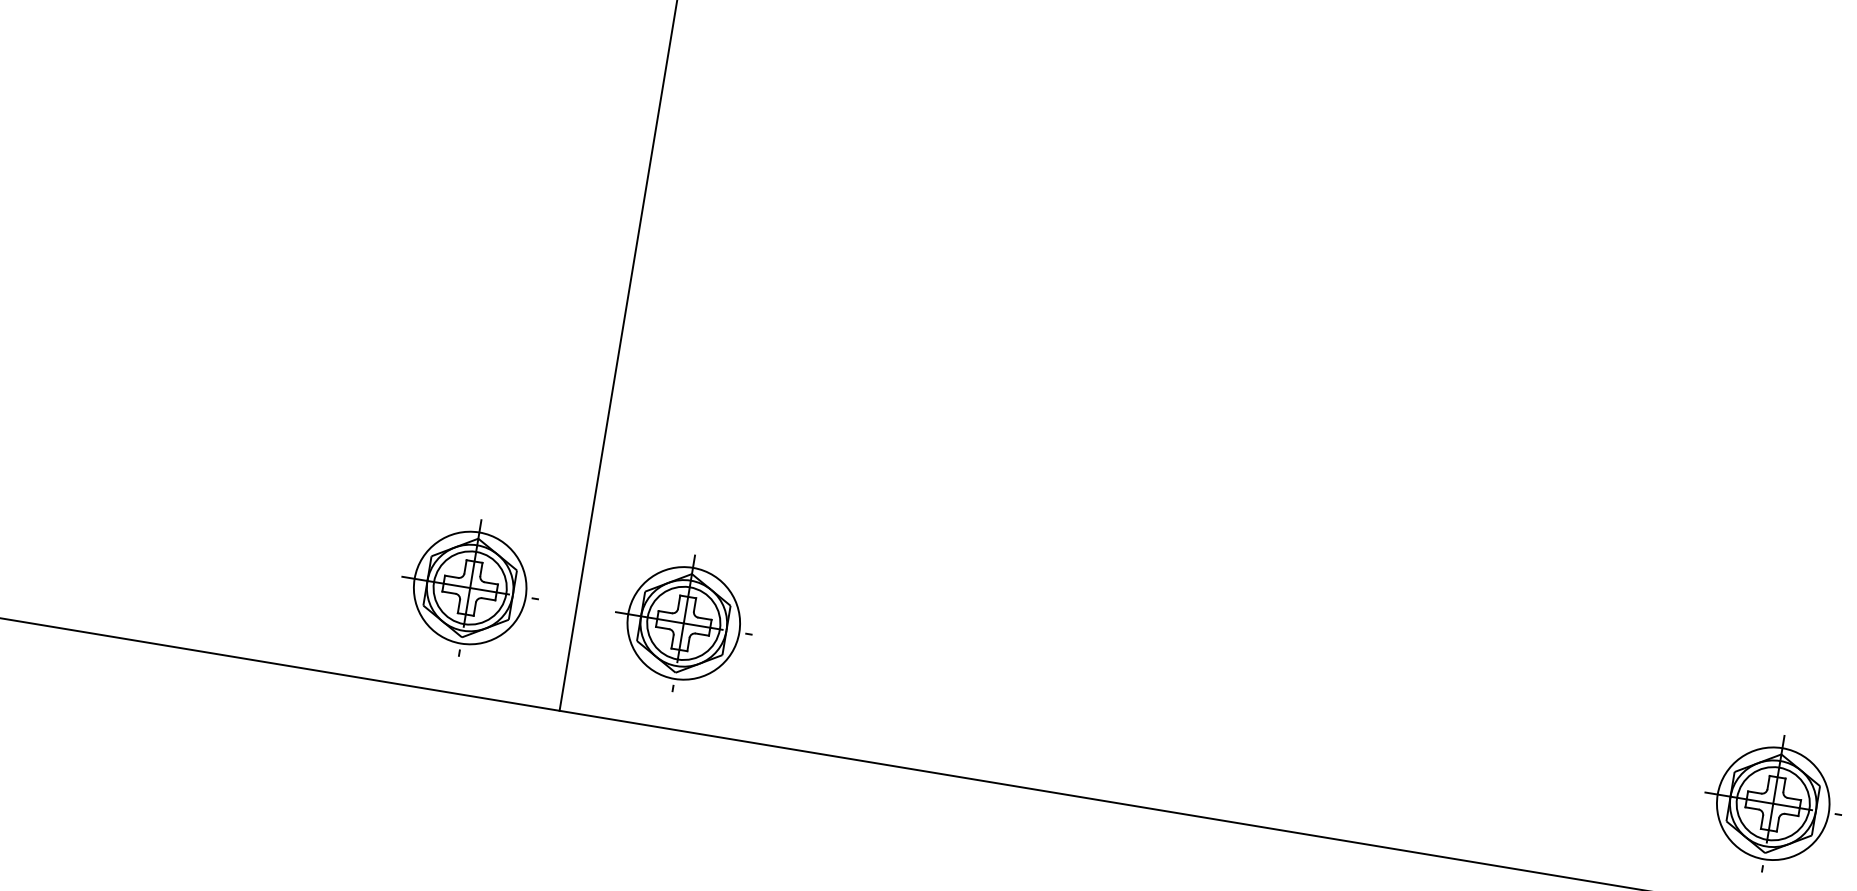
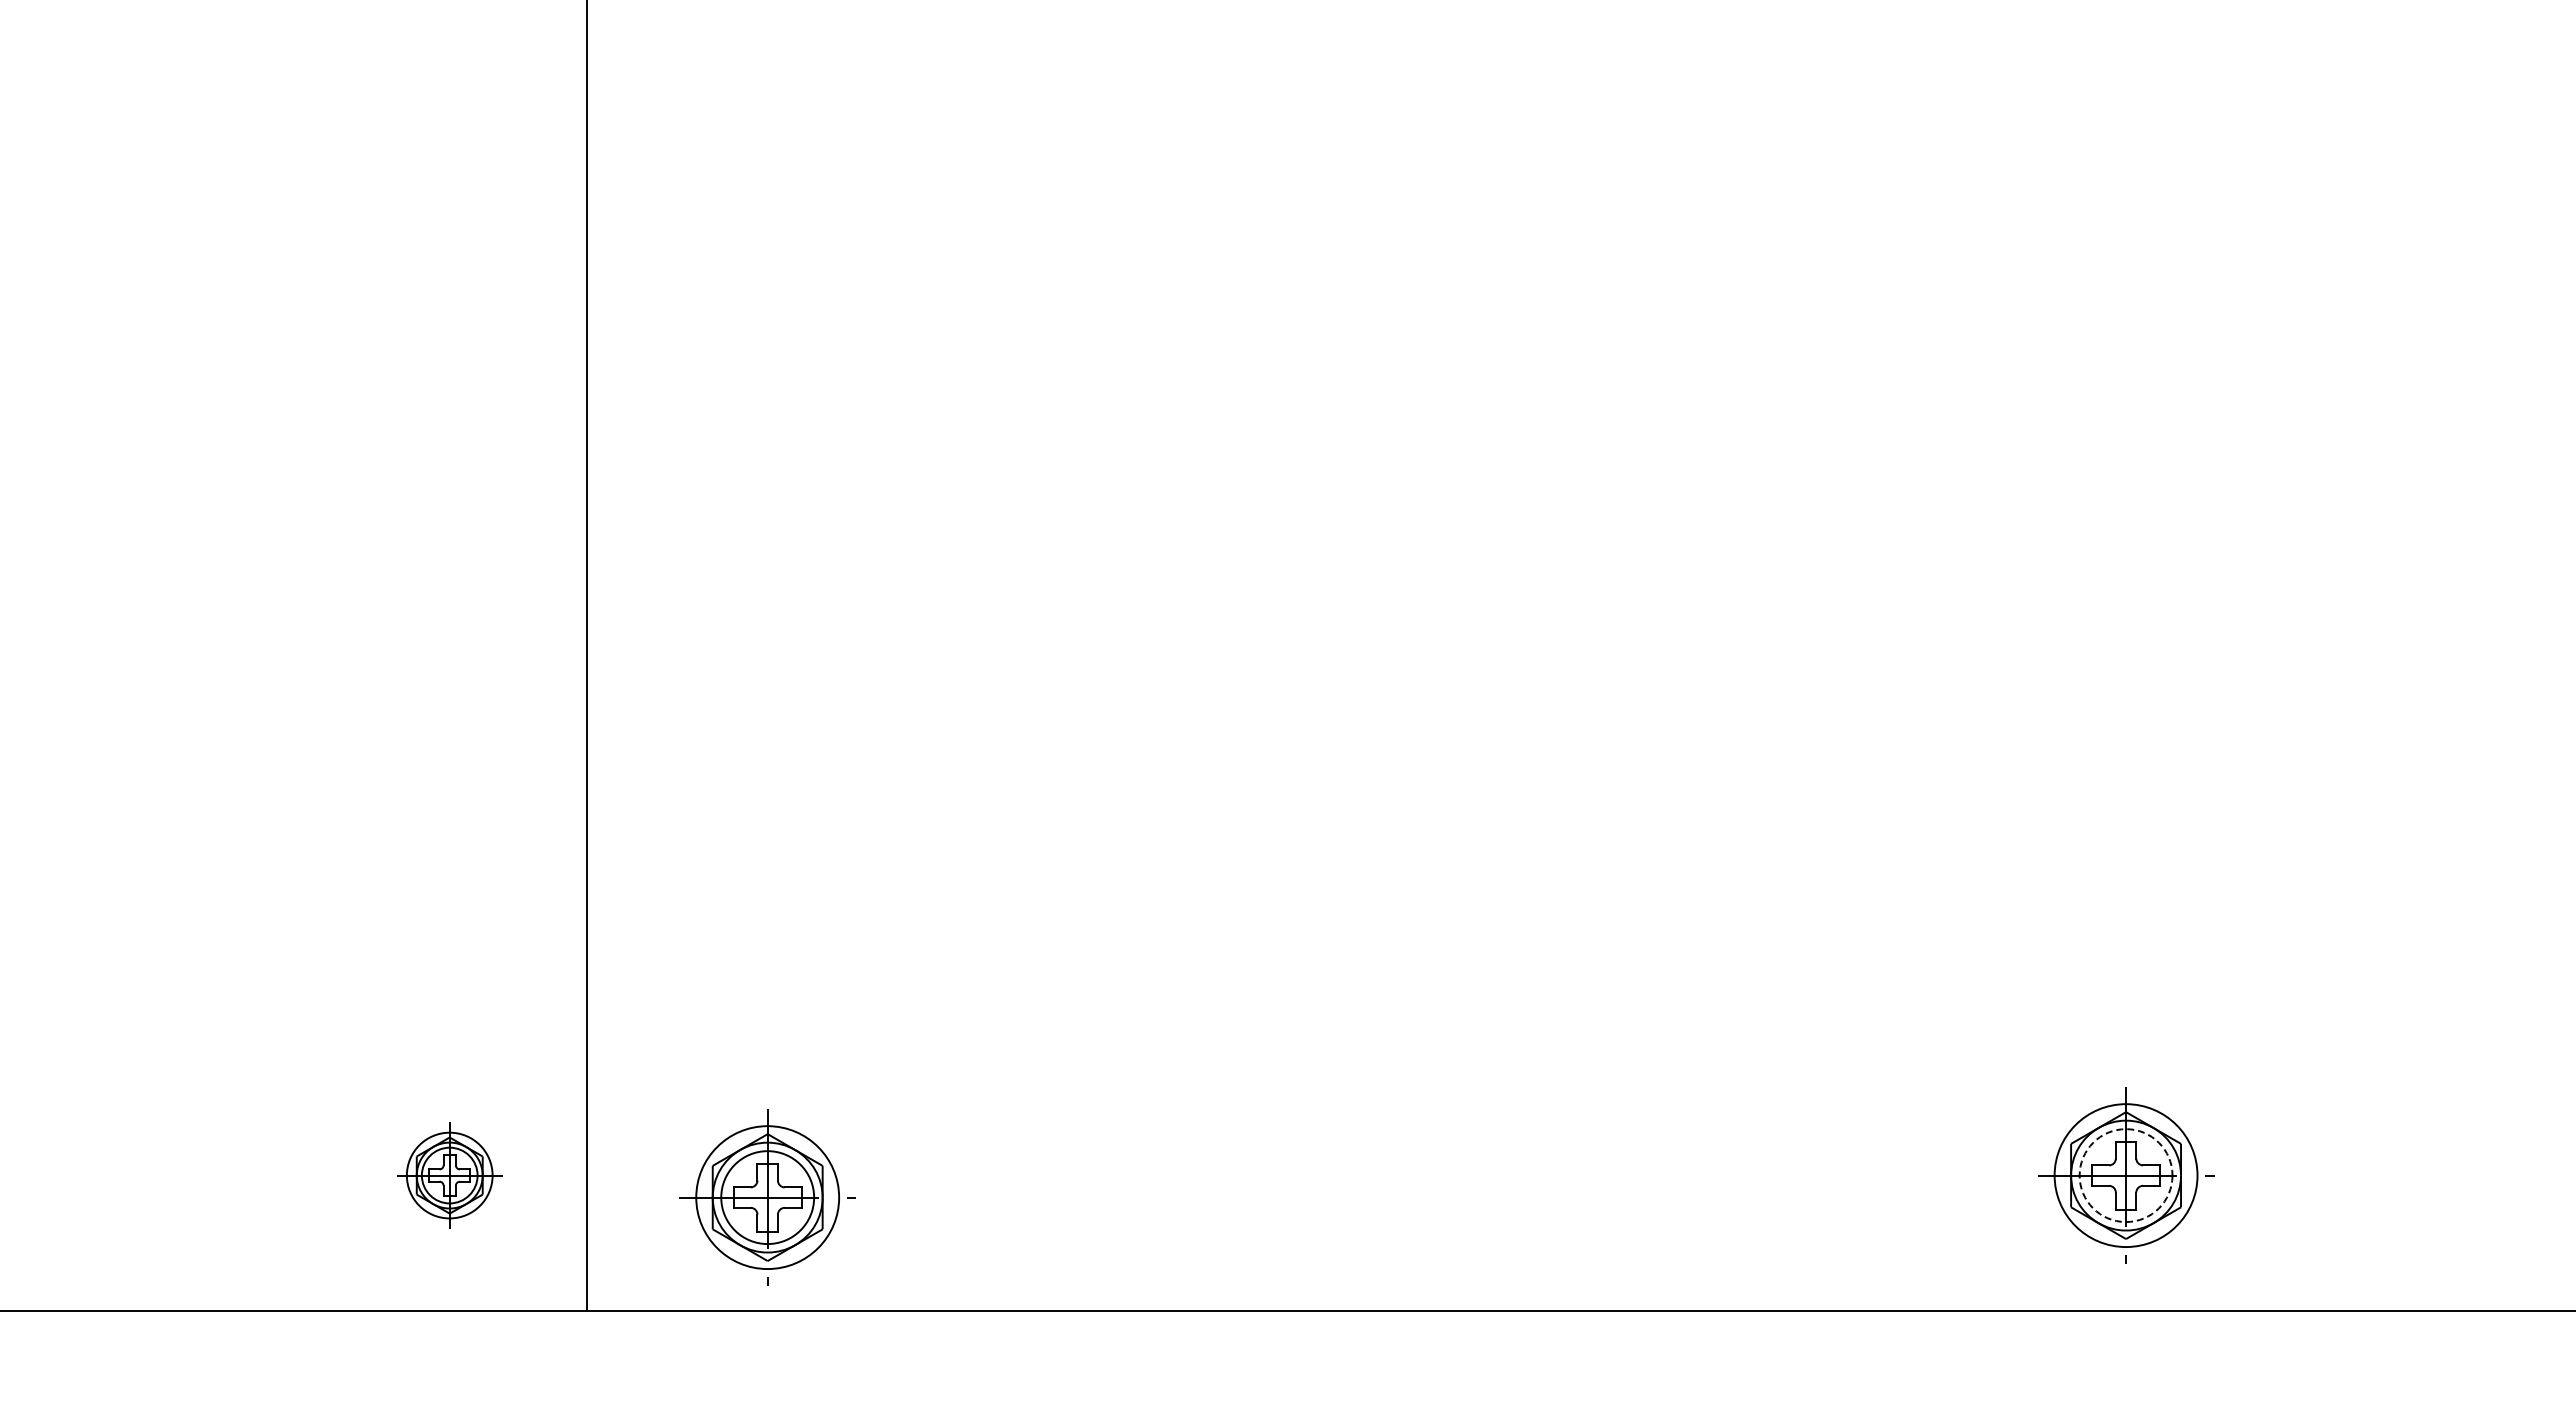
part: (469, 587) -> (449, 1175), size x0.6
part: (683, 623) -> (767, 1197), moved
circle: (1772, 803) -> (2125, 1175), solid -> dashed

